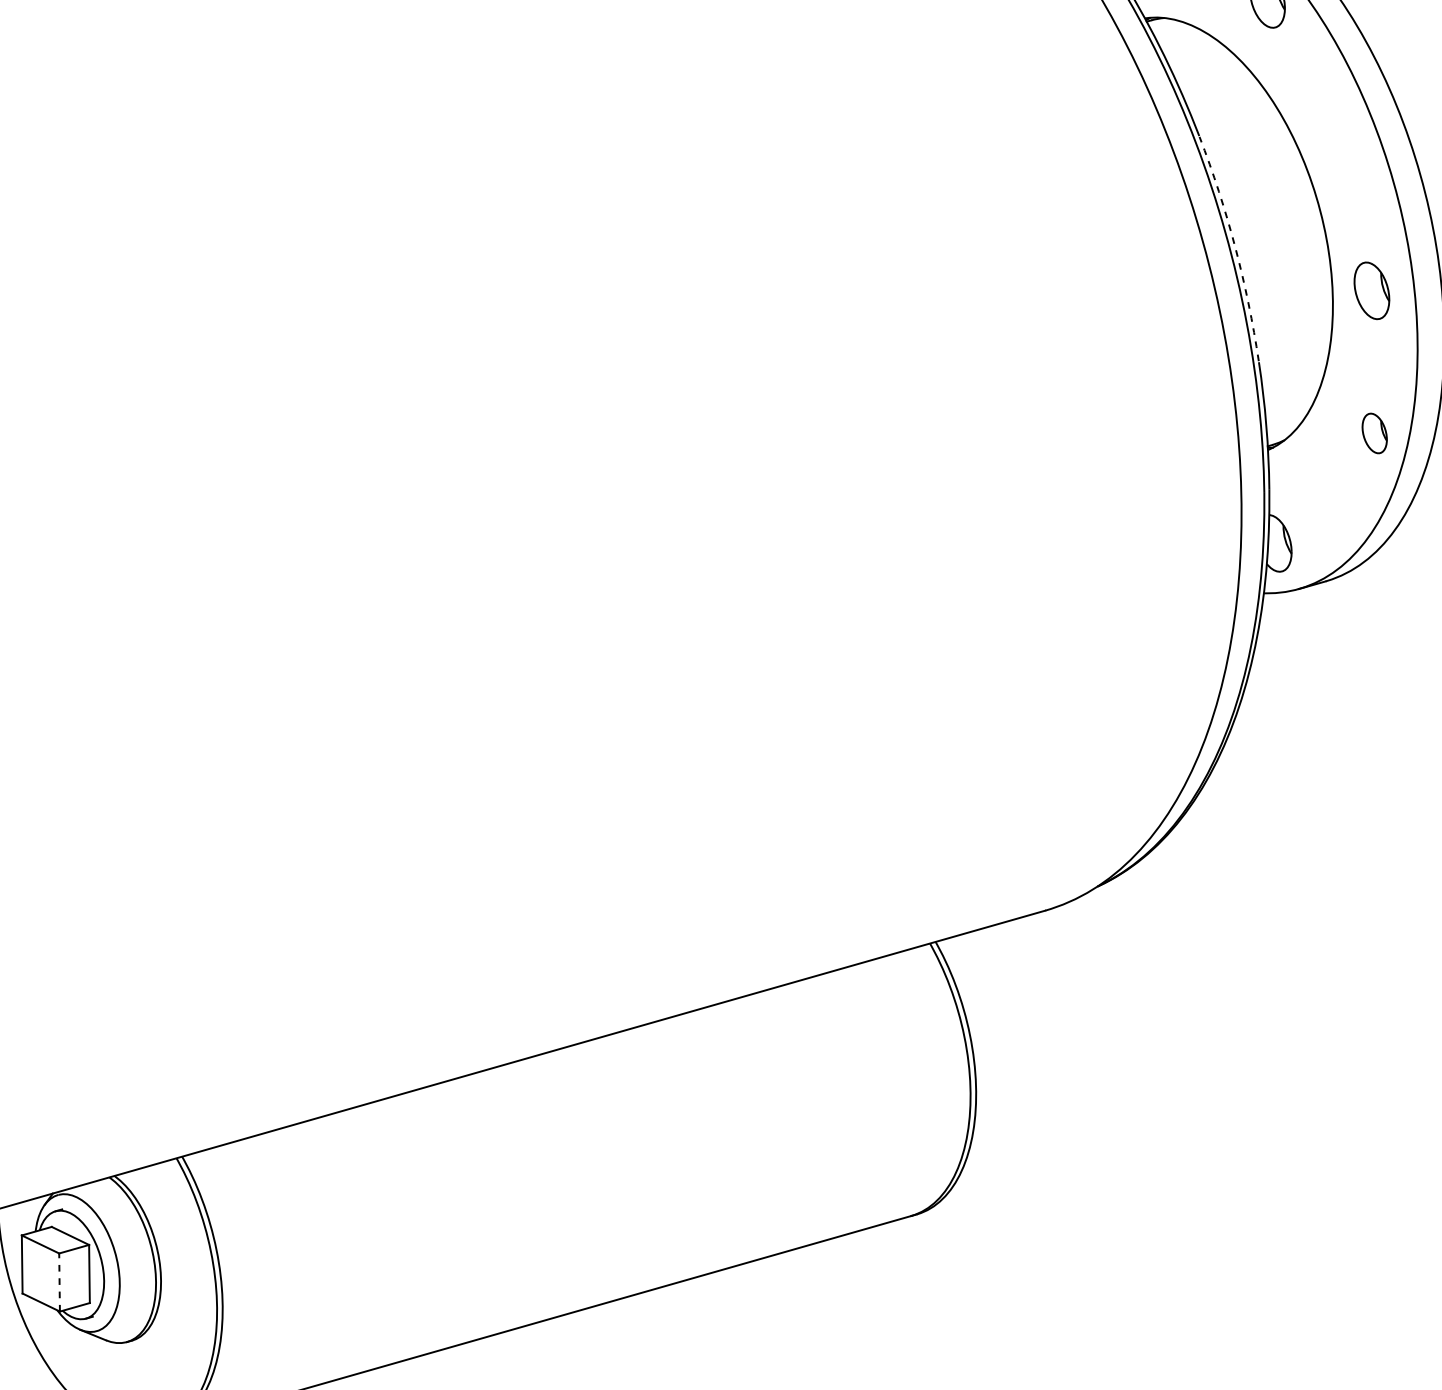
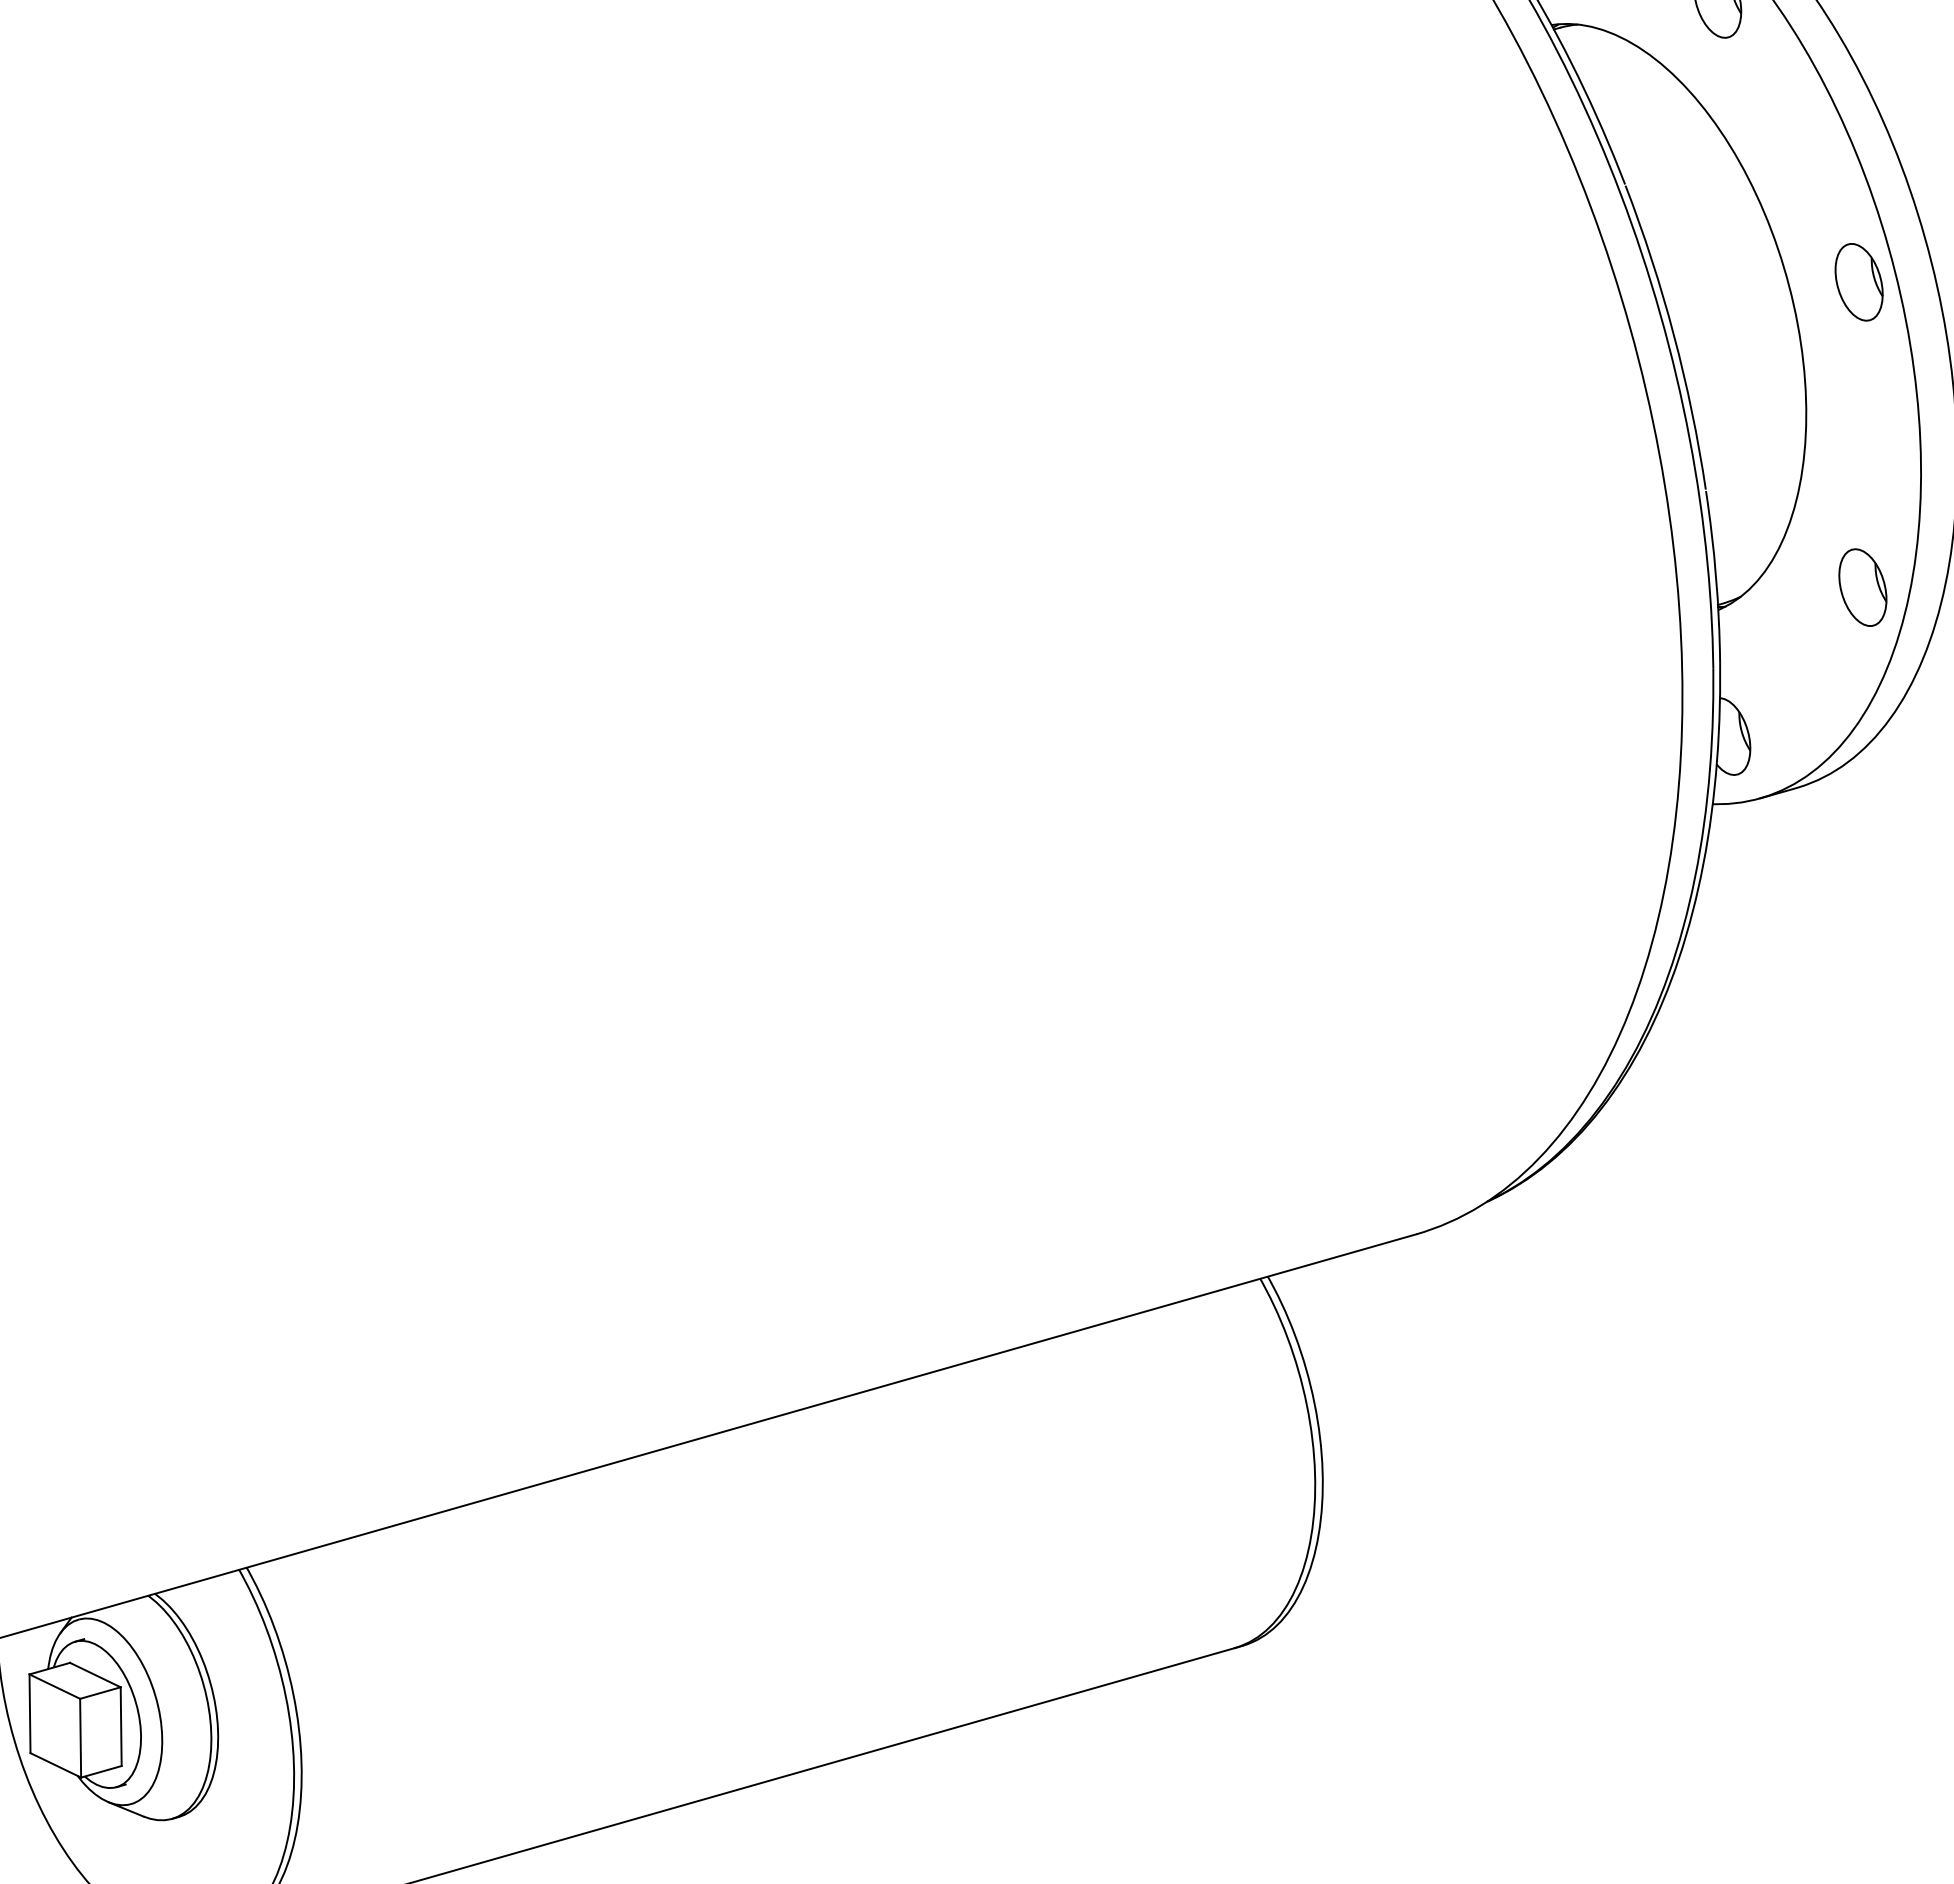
arc: (1235, 247) -> (1674, 335), dashed -> solid
part: (1371, 290) -> (1858, 282), moved
part: (1374, 433) -> (1862, 587), size x1.43
line: (59, 1281) -> (80, 1737), dashed -> solid

